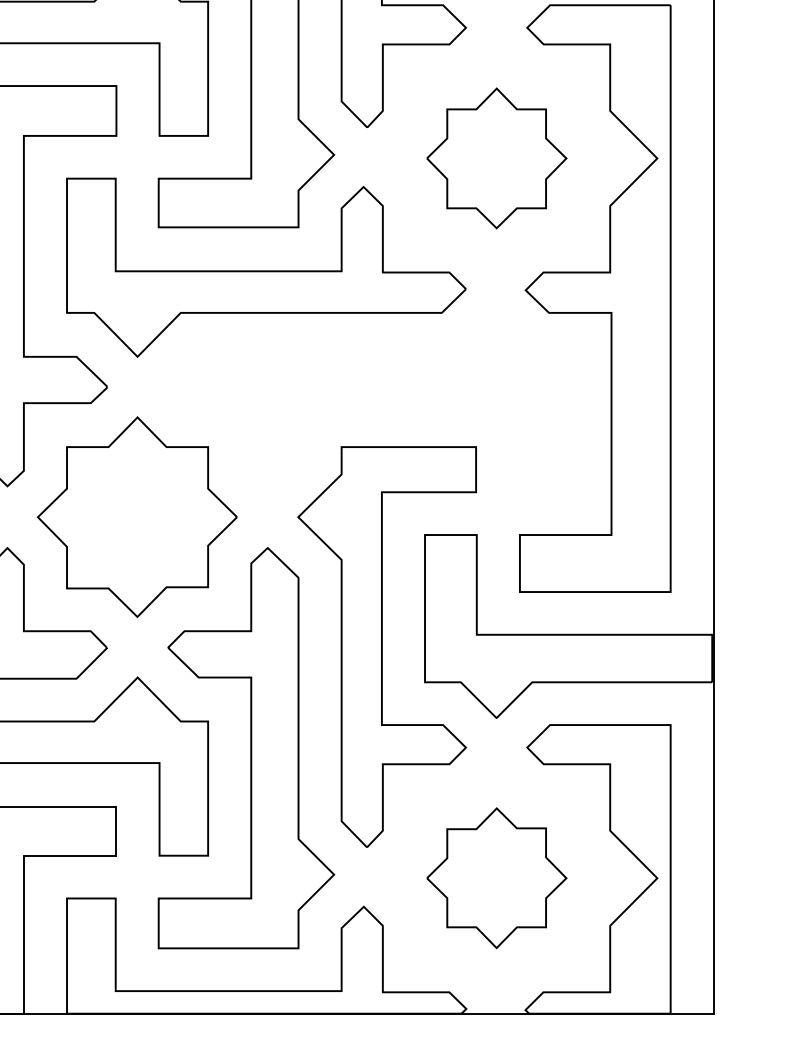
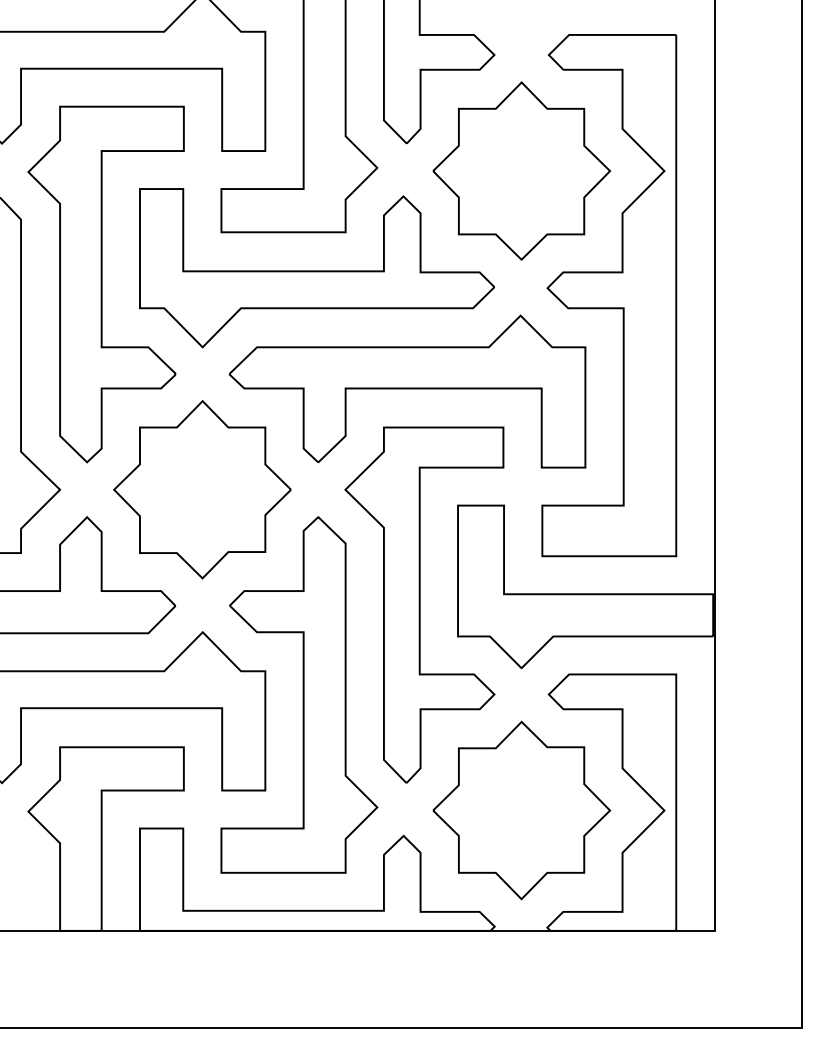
part: (496, 157) -> (521, 170), size x1.43
part: (368, 406) -> (407, 391), added
part: (496, 878) -> (521, 810), size x1.43

